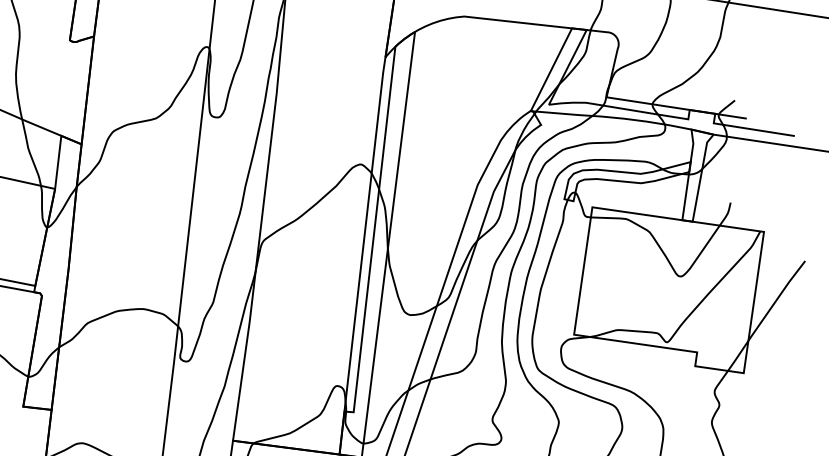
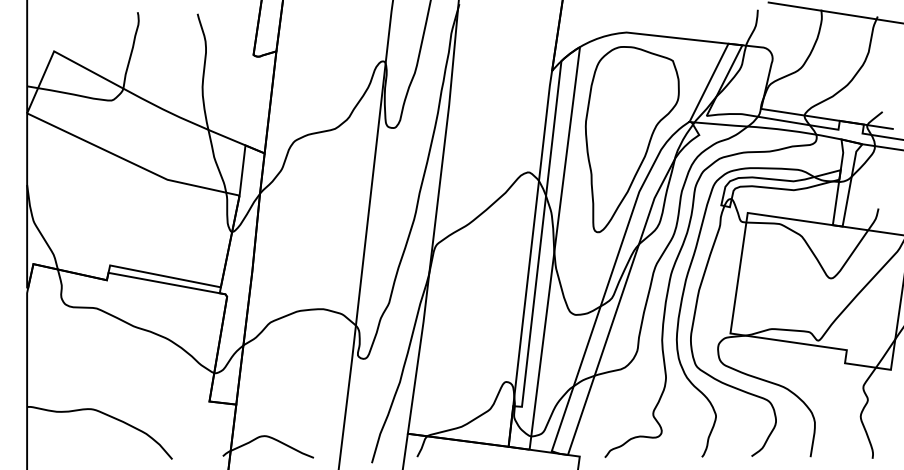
part: (469, 129) -> (631, 139), added

